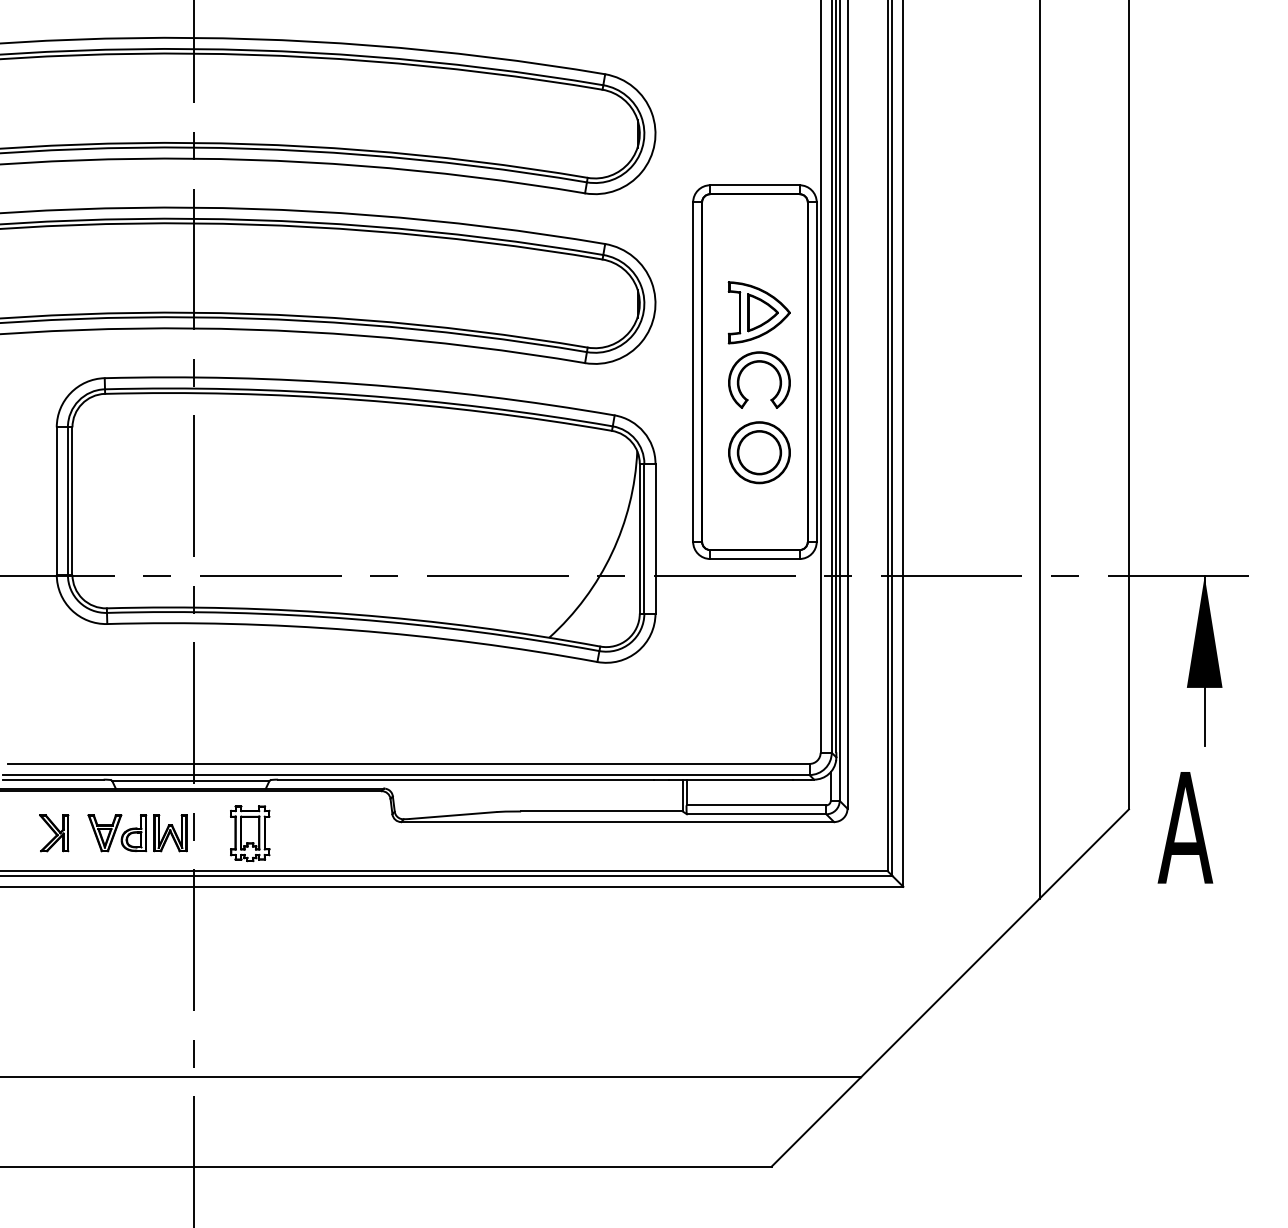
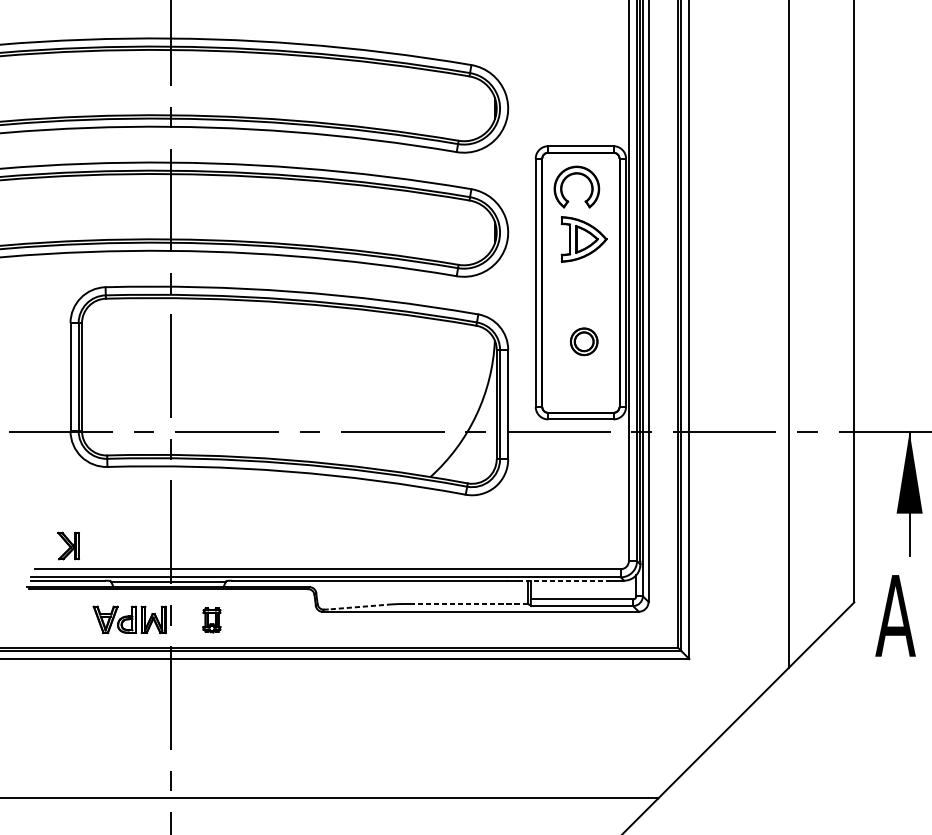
part: (754, 363) -> (573, 174), moved
part: (759, 452) -> (584, 341), size x0.6
line: (731, 779) -> (563, 580), solid -> dashed
line: (601, 811) -> (468, 603), solid -> dashed
line: (452, 815) -> (359, 606), solid -> dashed
part: (54, 833) -> (68, 546), moved
part: (250, 833) -> (212, 620), size x0.6

